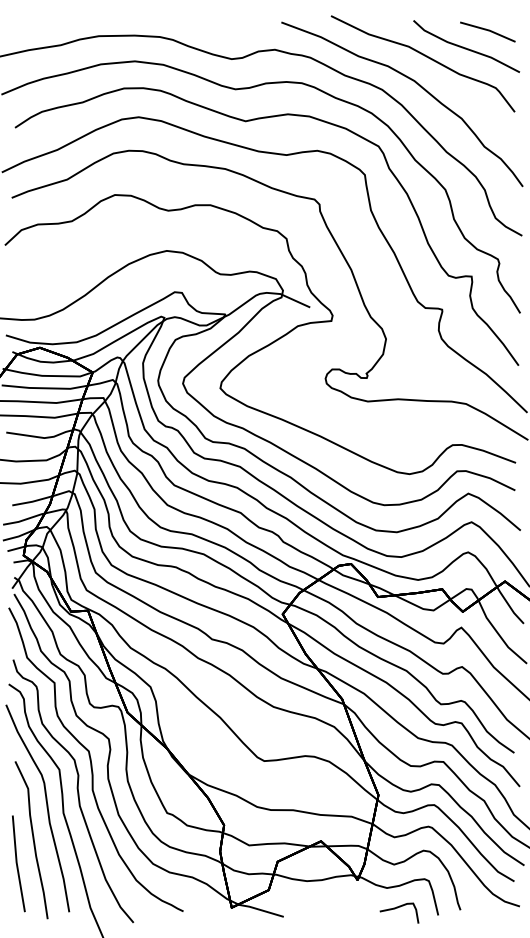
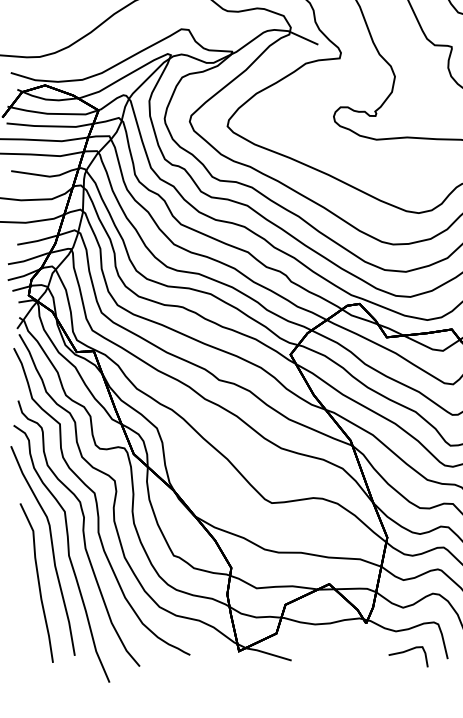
part: (18, 863) -> (23, 606), removed

